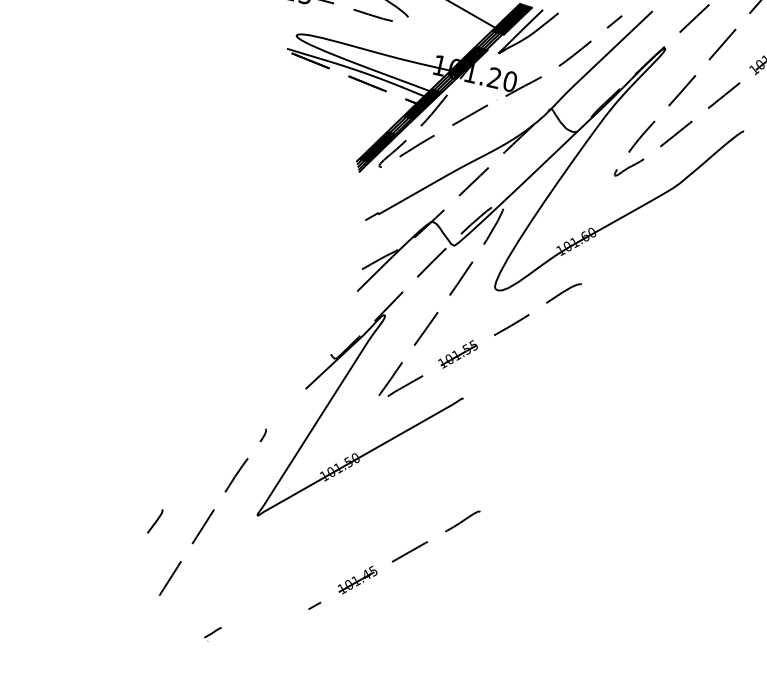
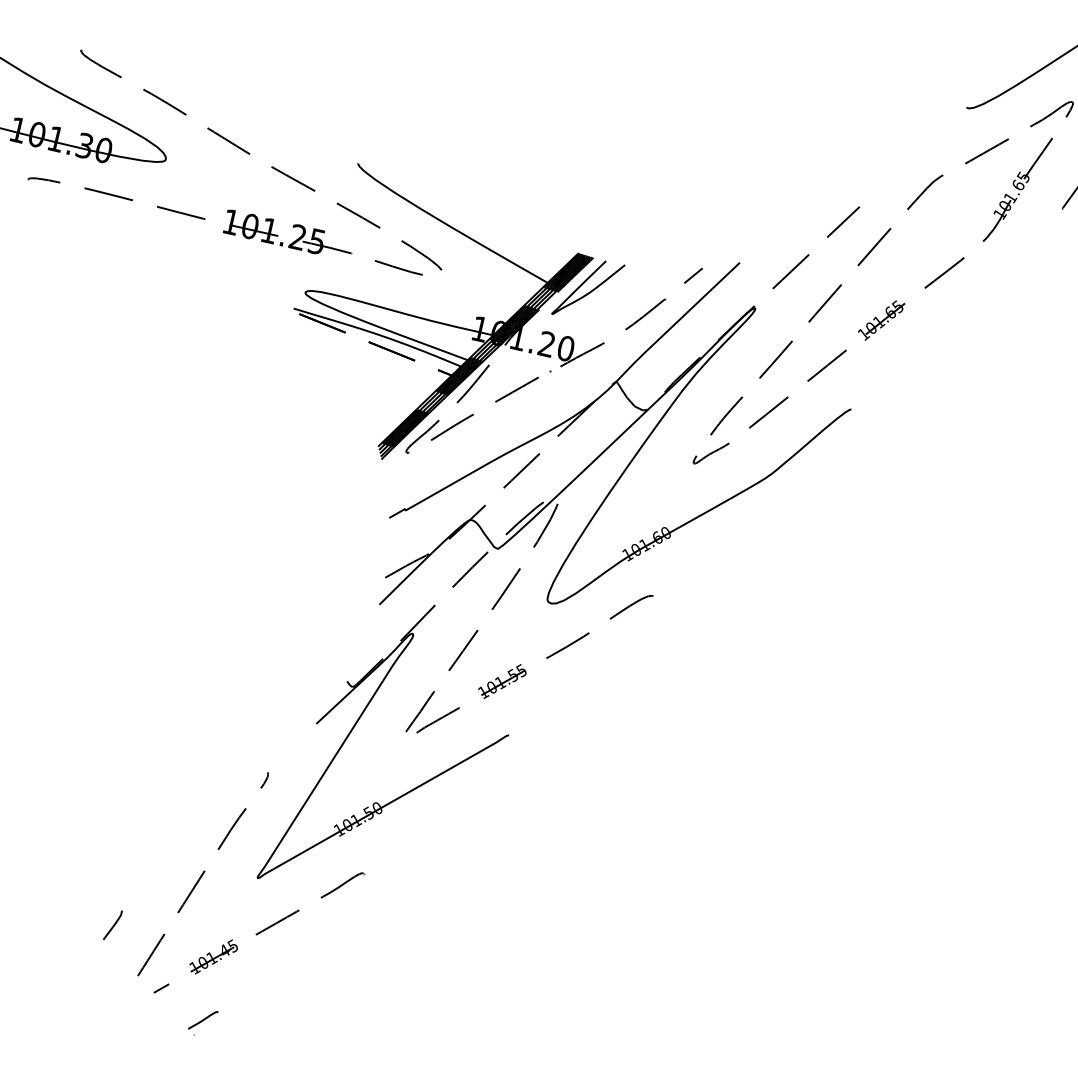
curve: (154, 521) -> (112, 925), moved
part: (395, 560) -> (259, 932), moved
part: (213, 634) -> (203, 1023), size x1.43

